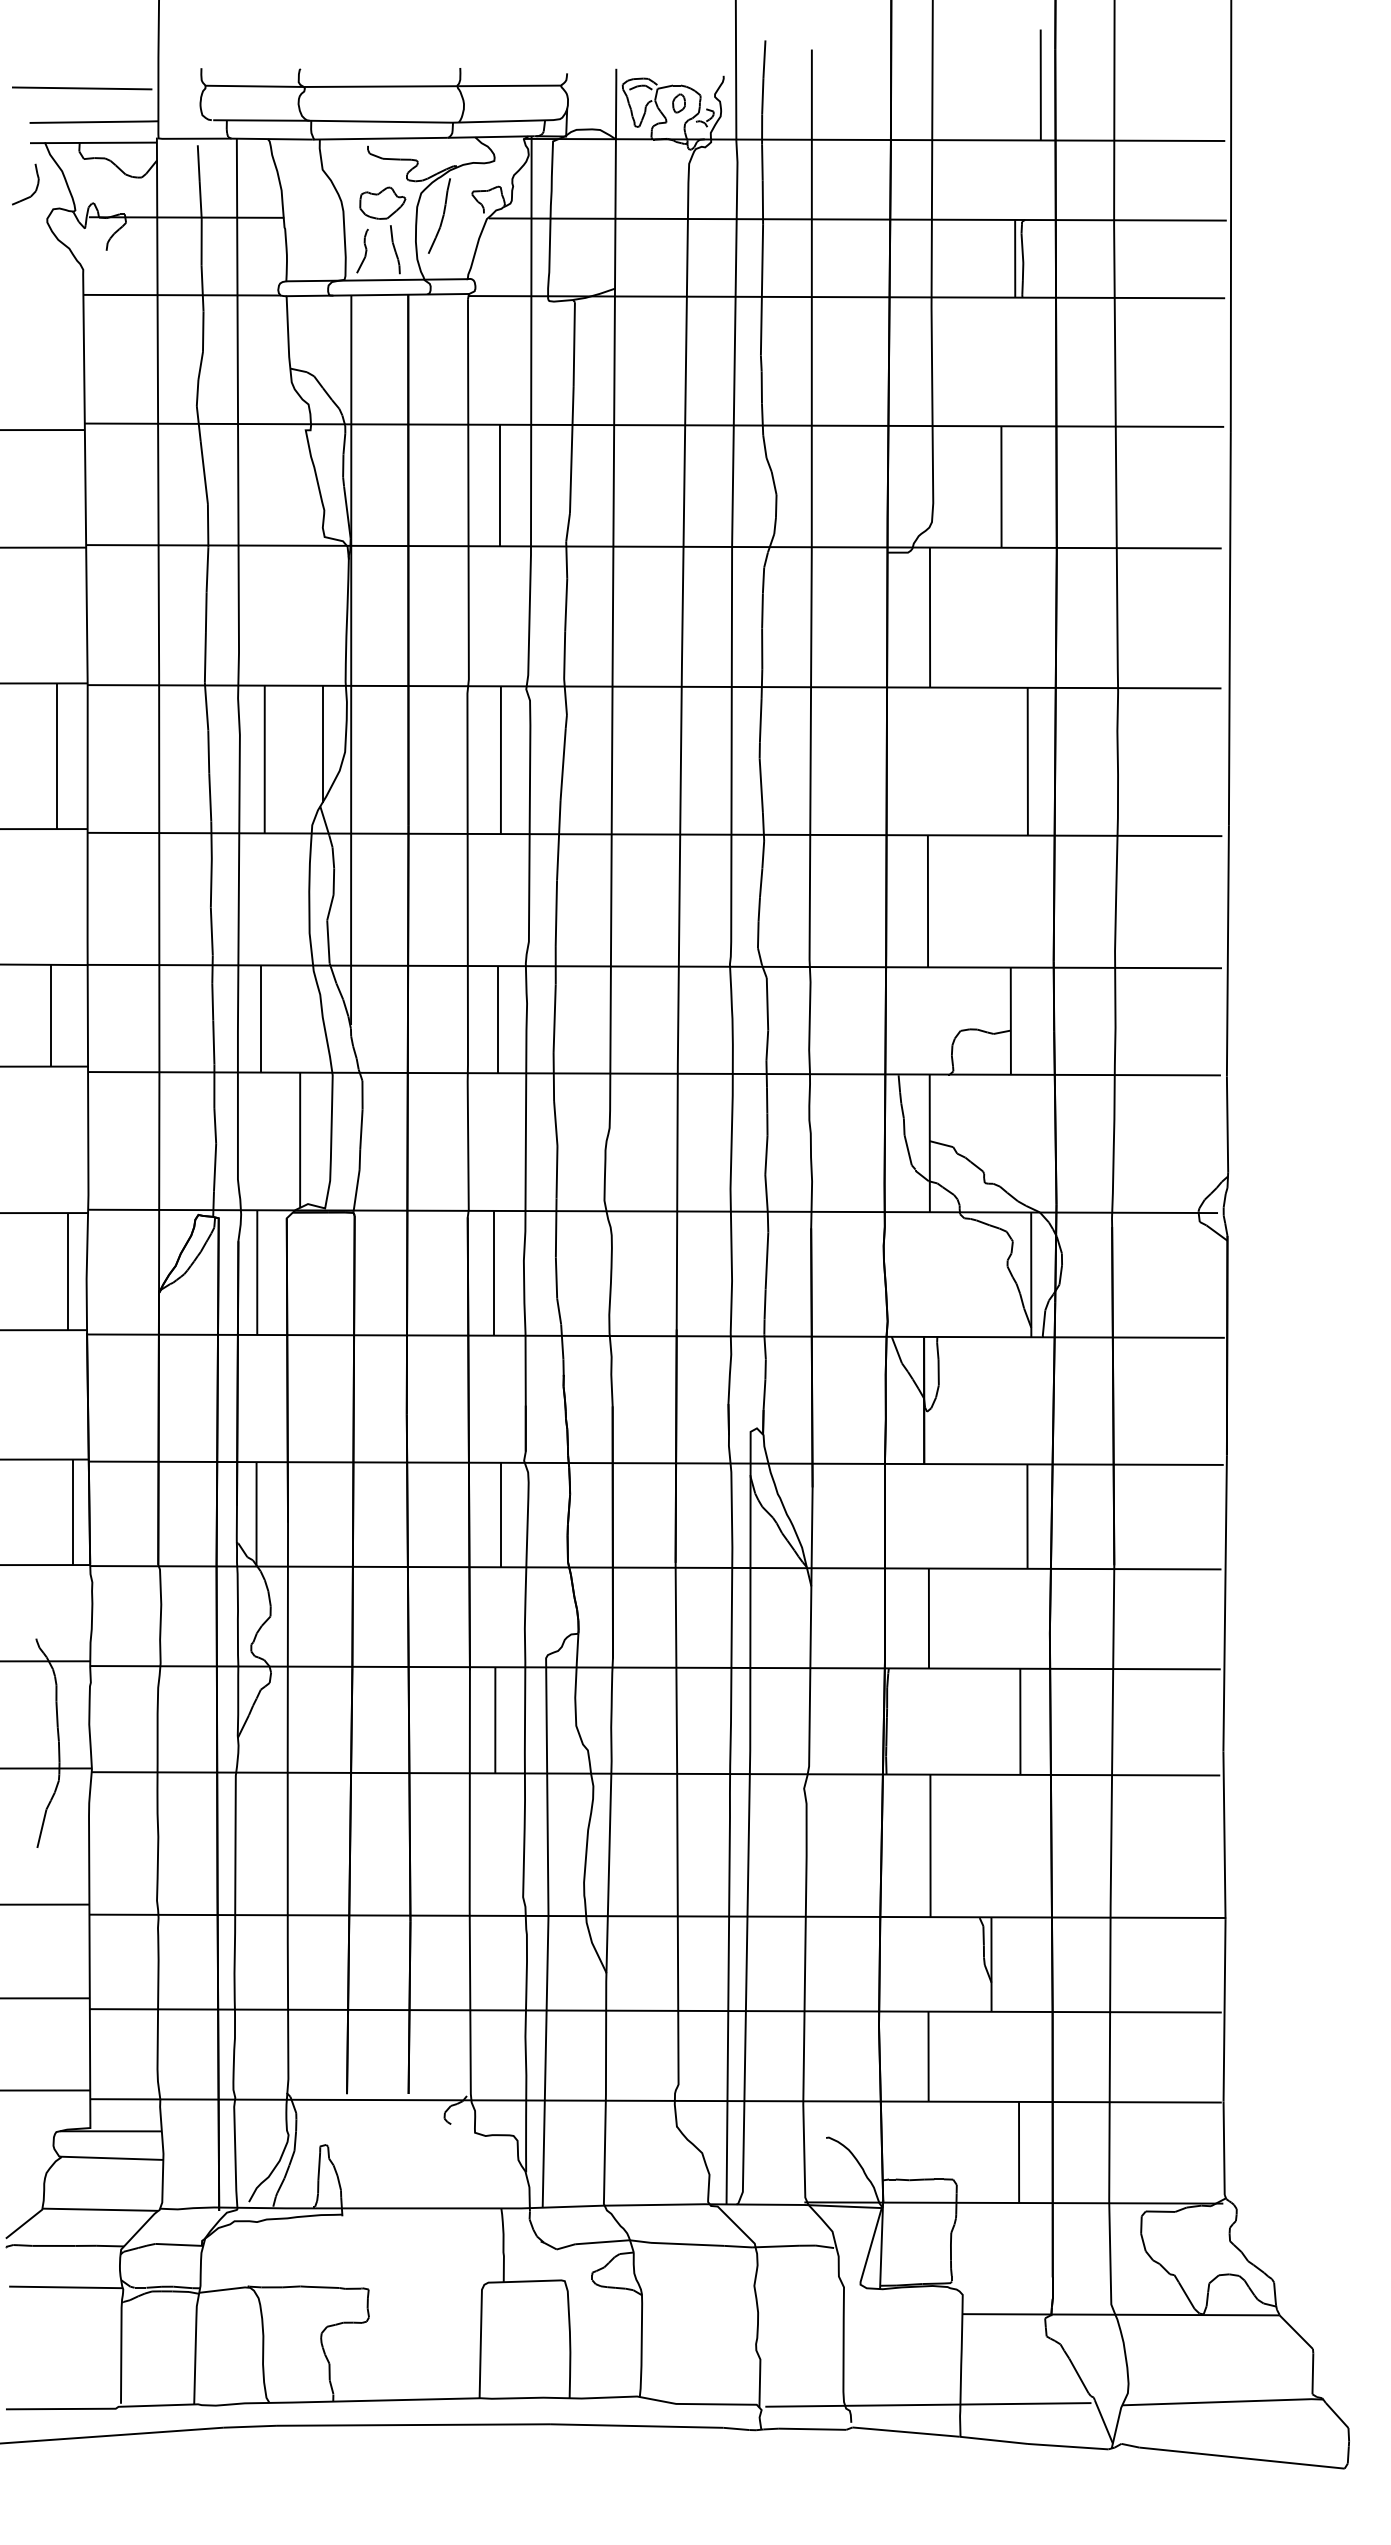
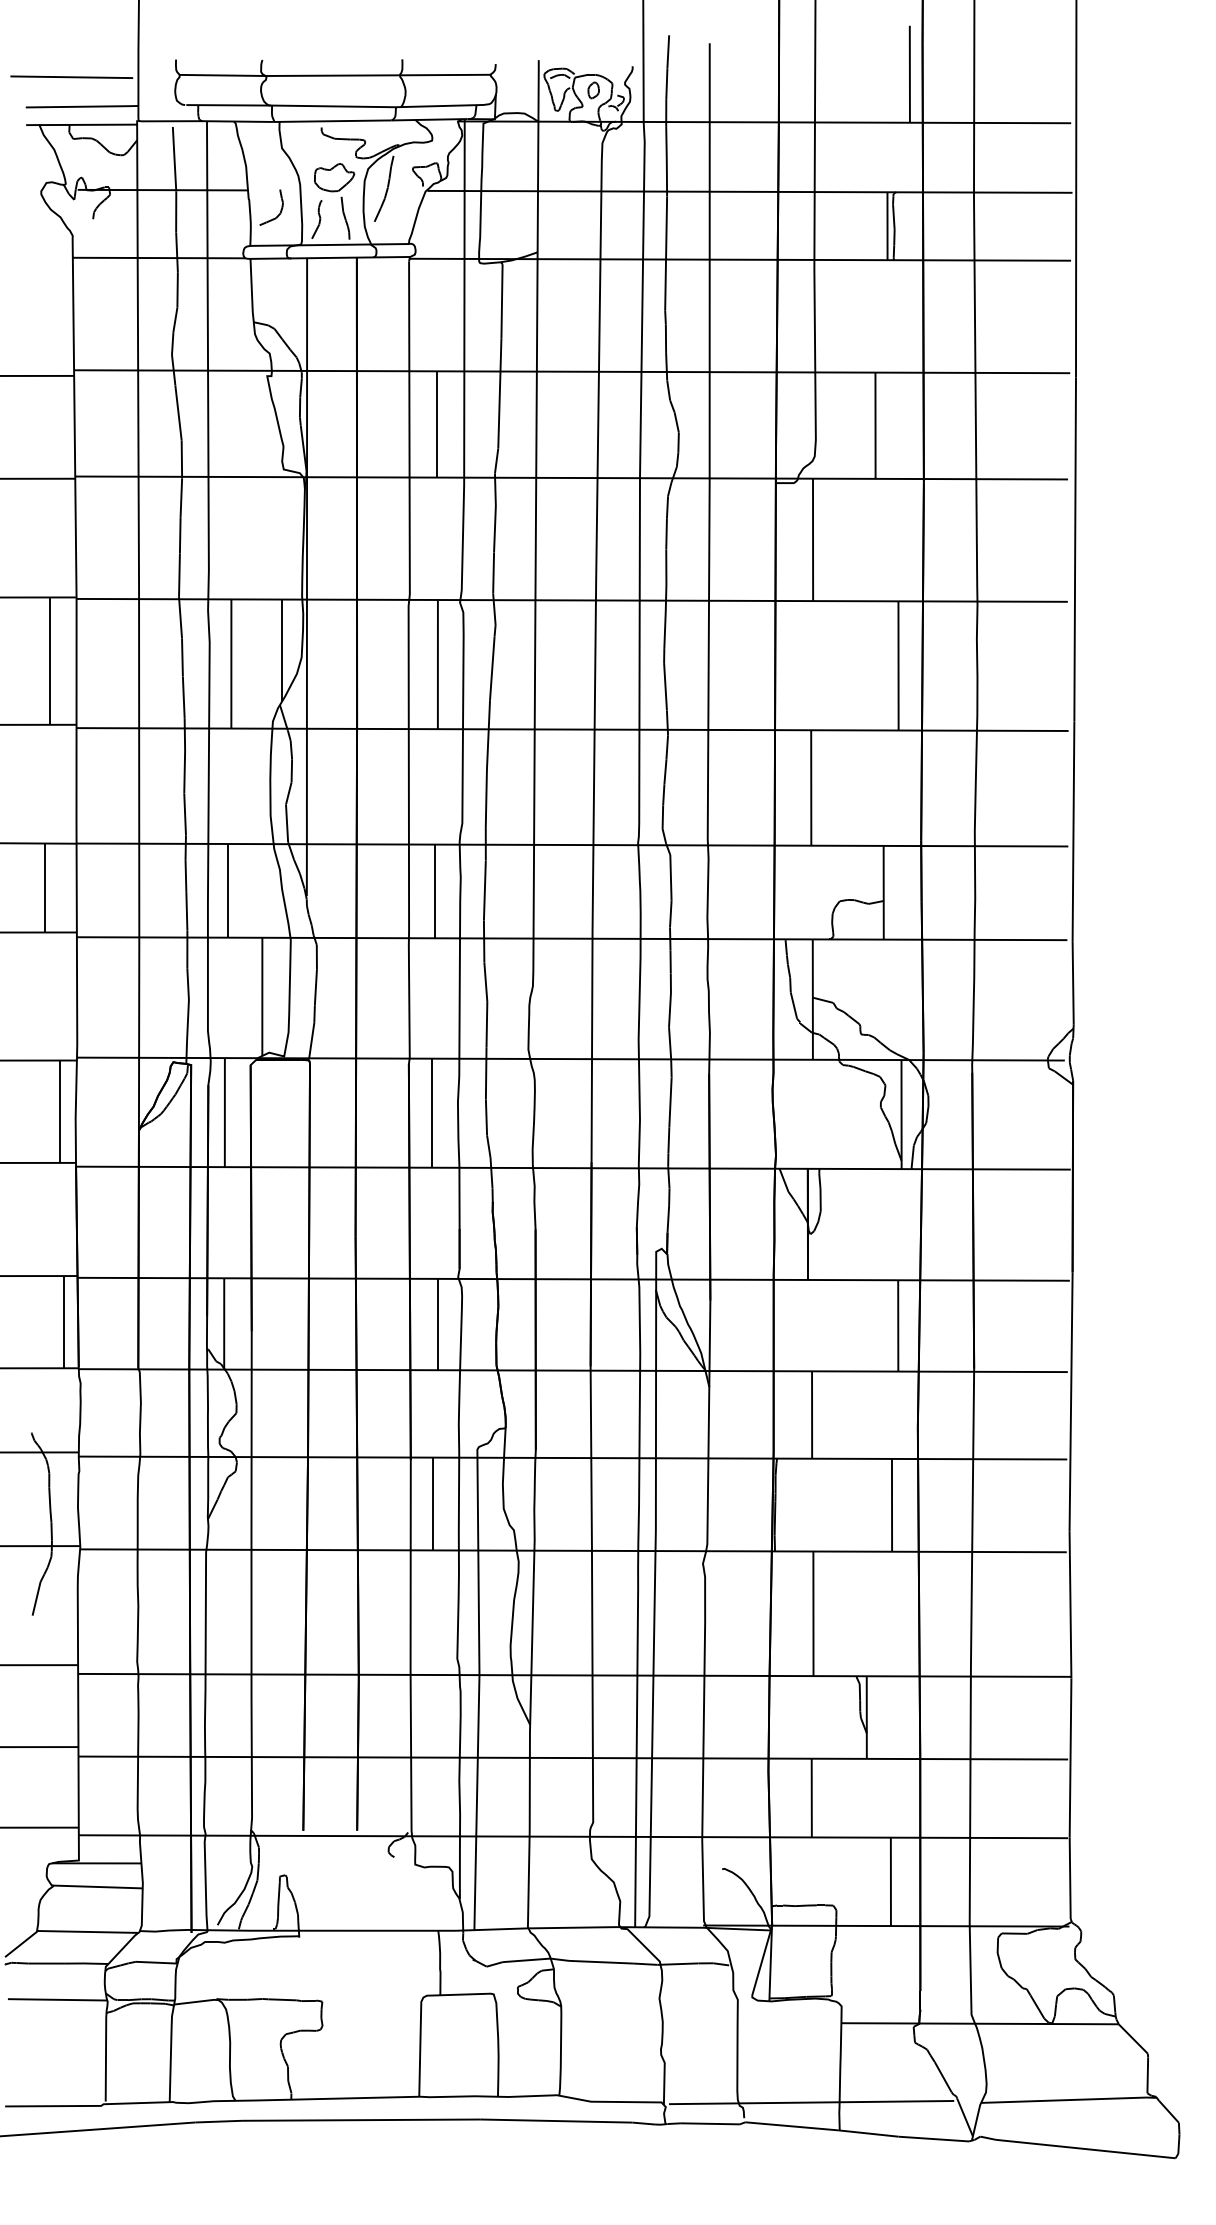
curve: (35, 188) -> (280, 211), moved

